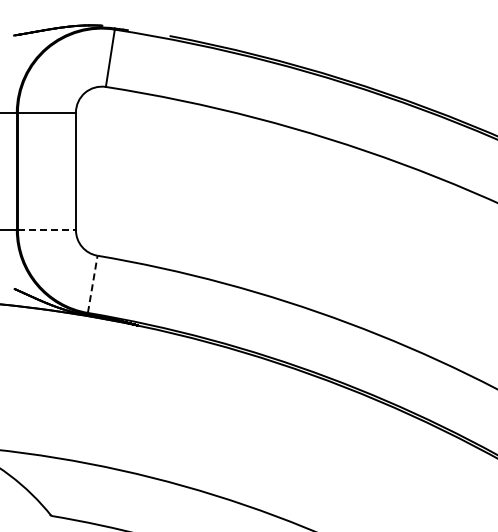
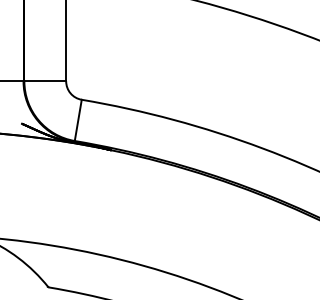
line: (46, 230) -> (44, 81), dashed -> solid
line: (92, 284) -> (78, 120), dashed -> solid

